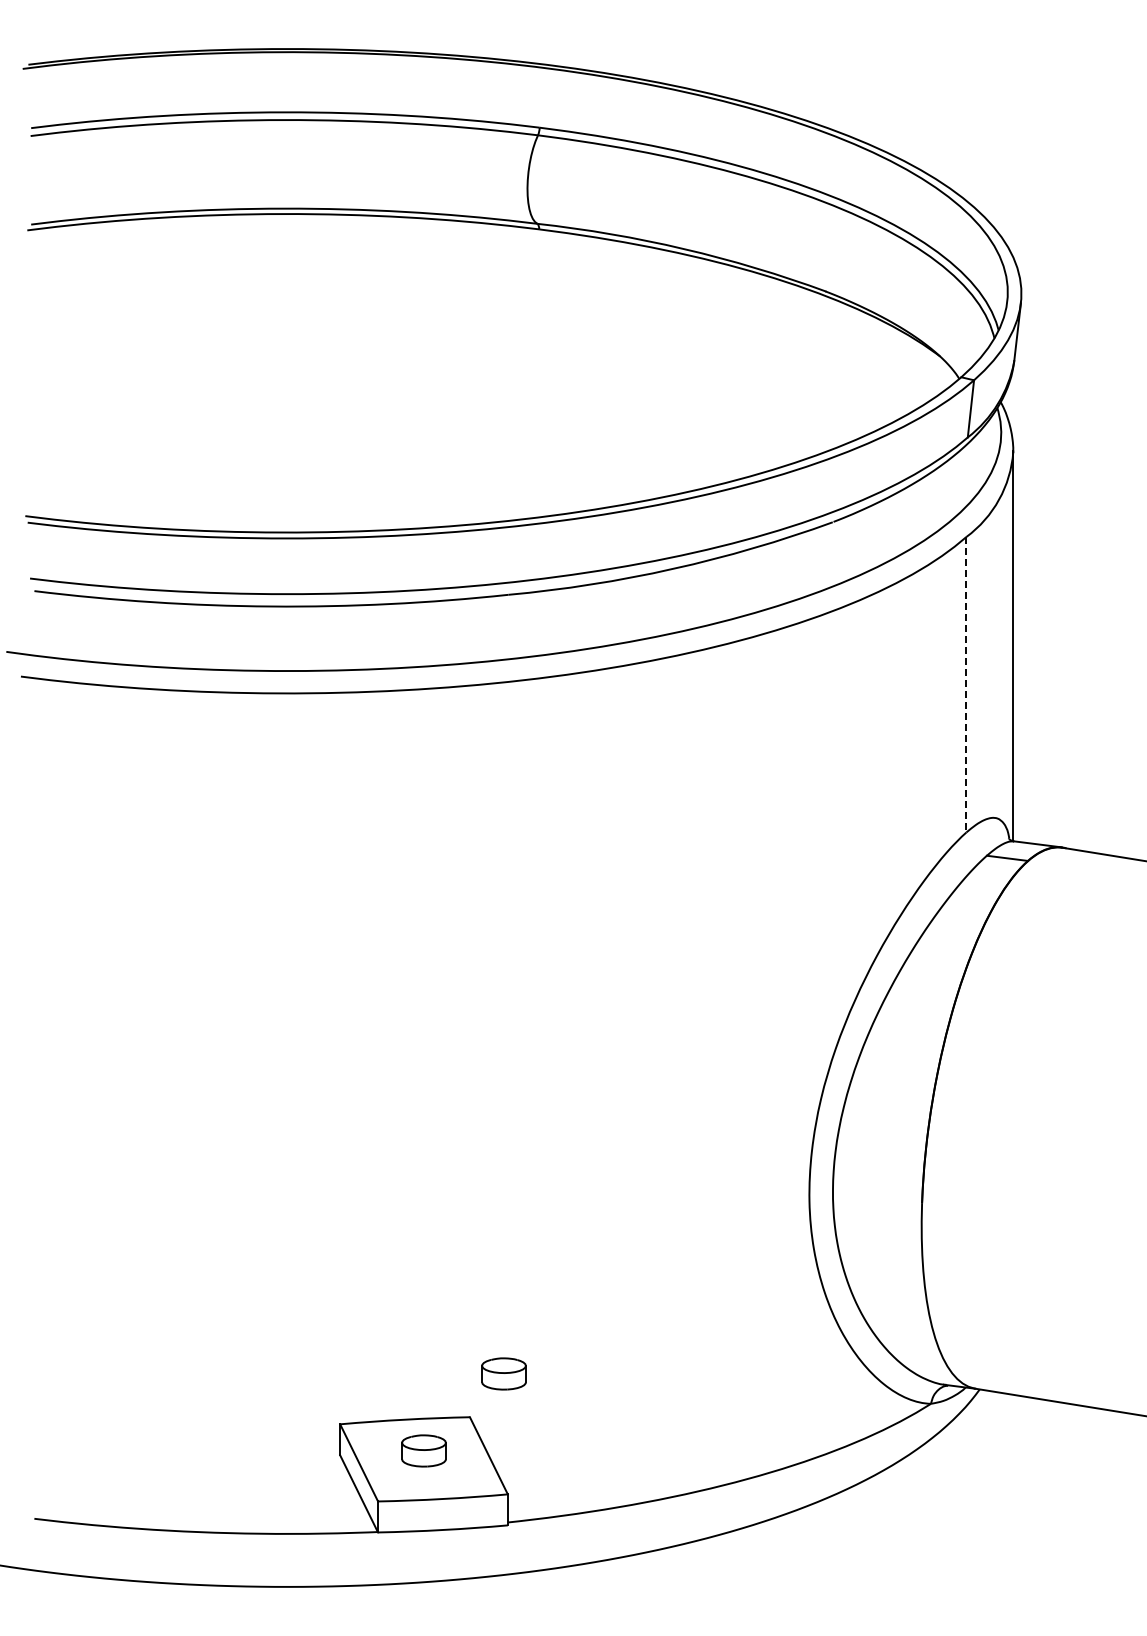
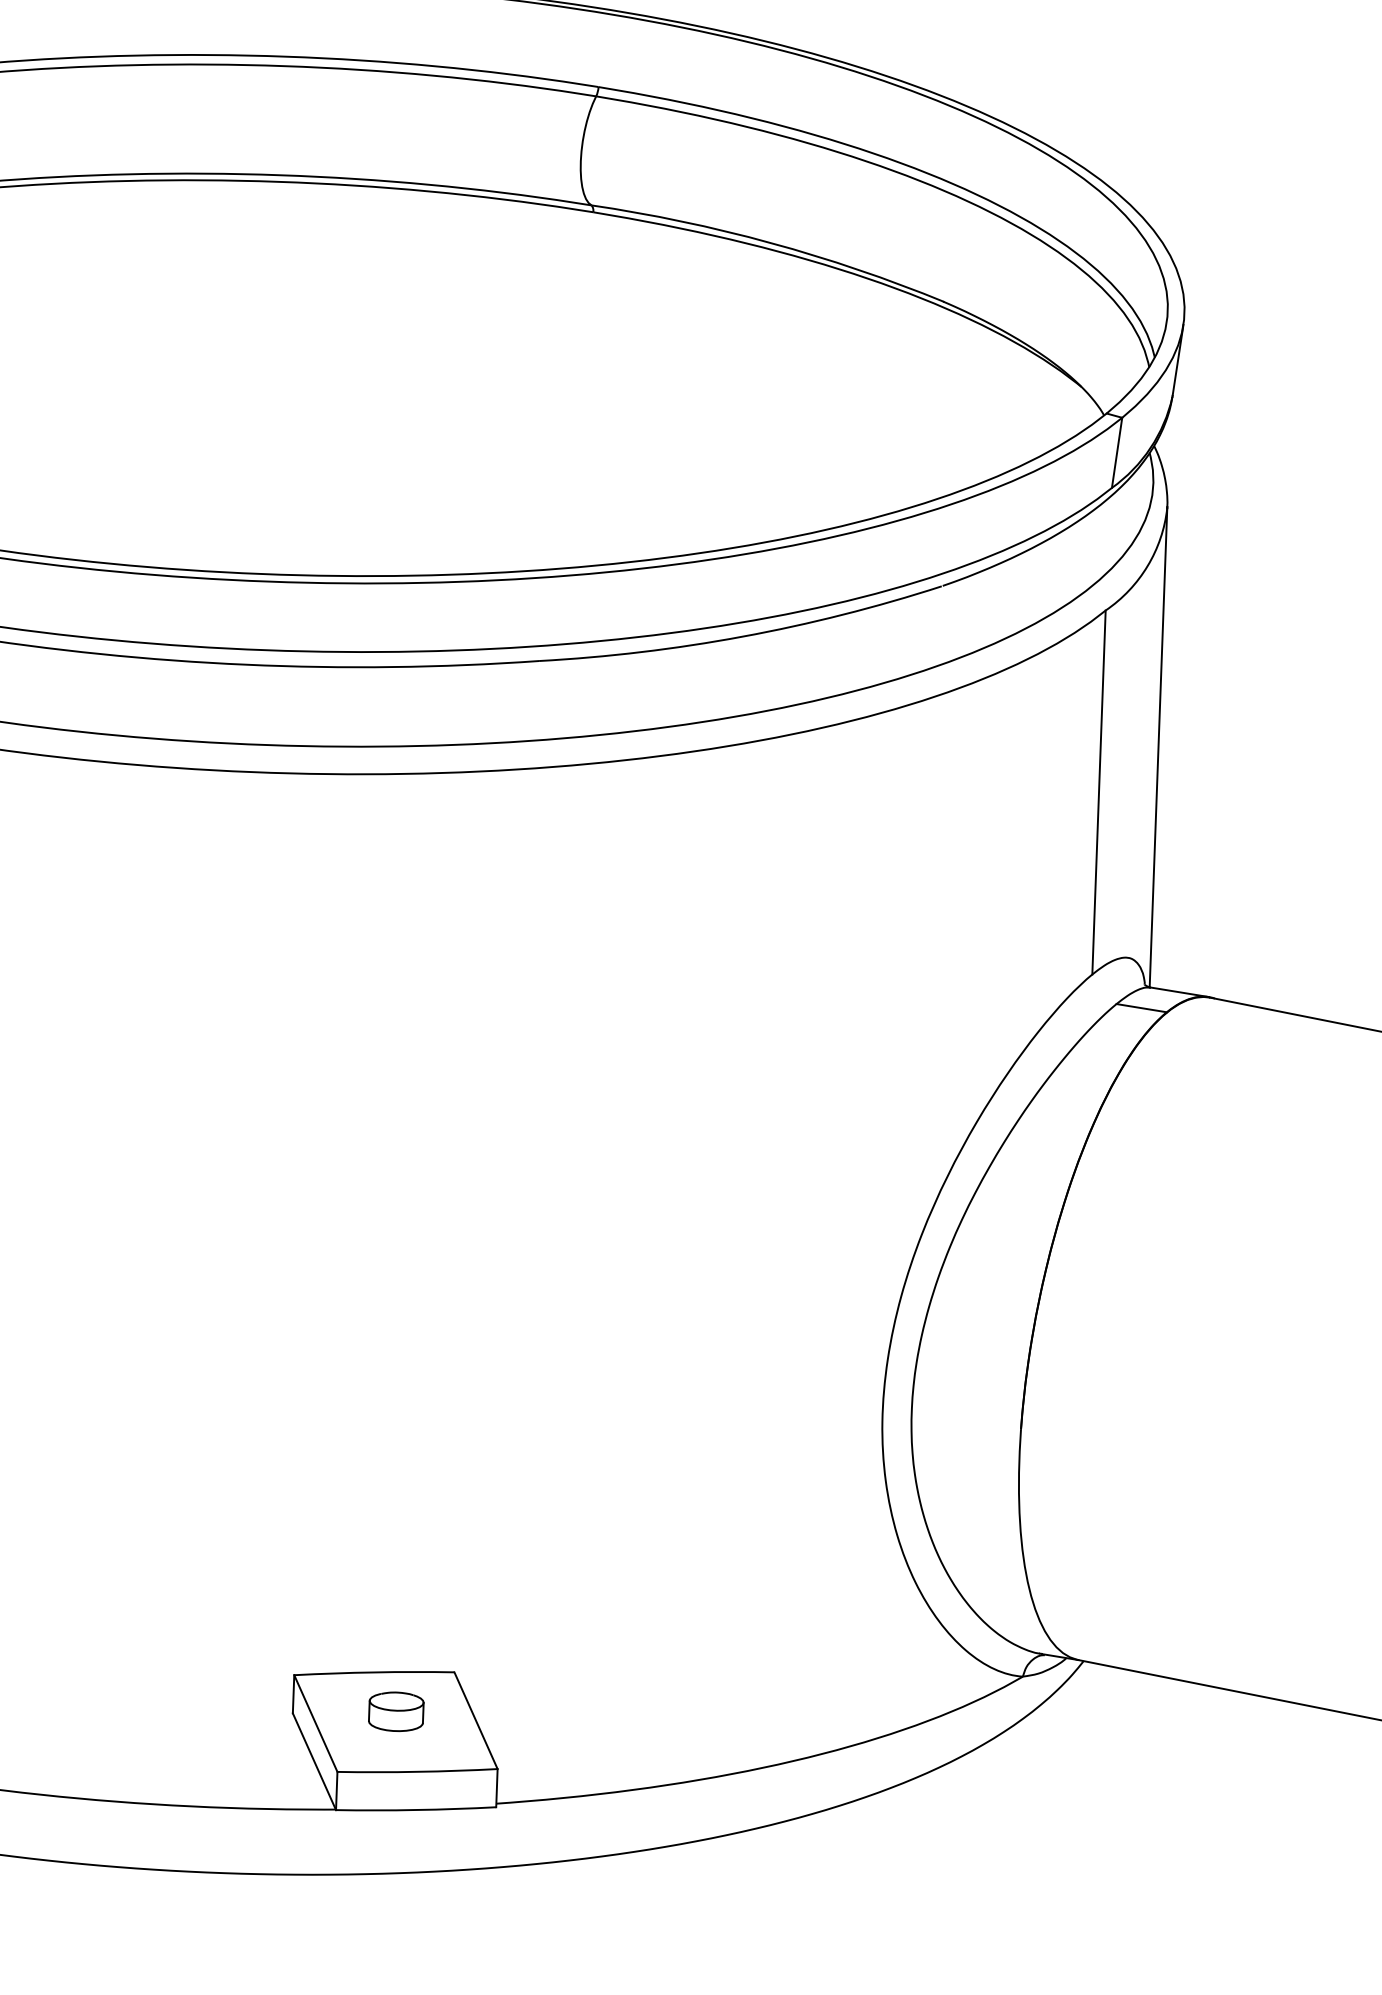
line: (966, 684) -> (1099, 792), dashed -> solid
part: (503, 1373) -> (497, 1619), removed

